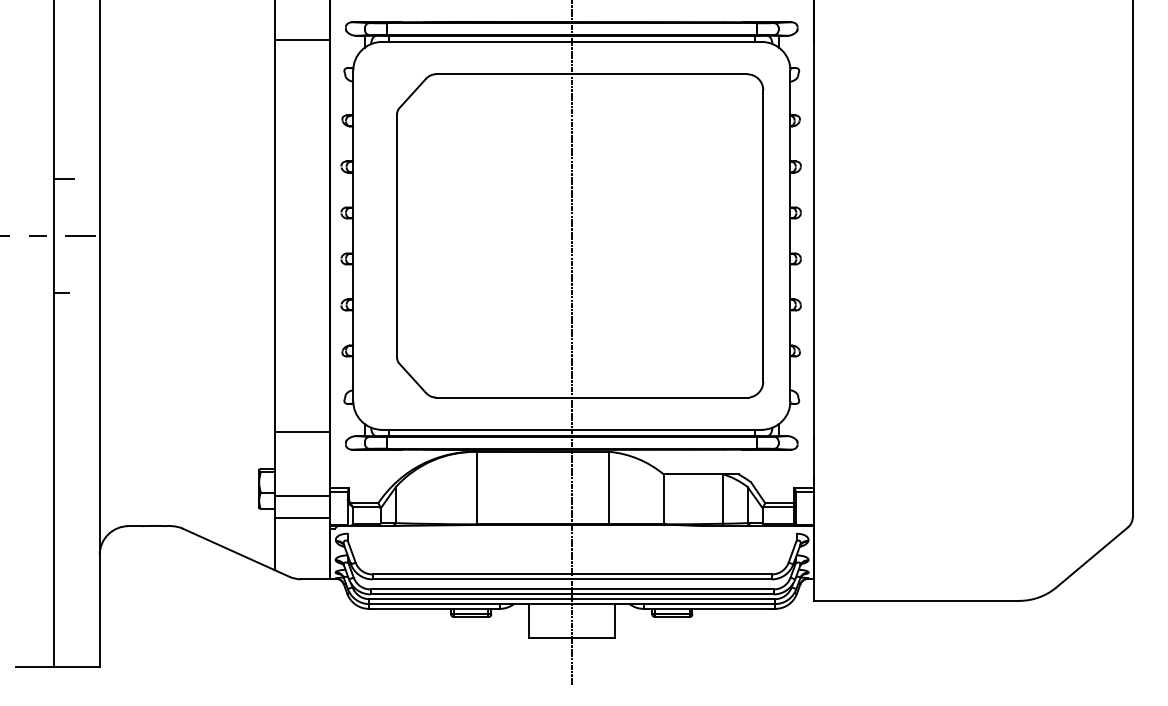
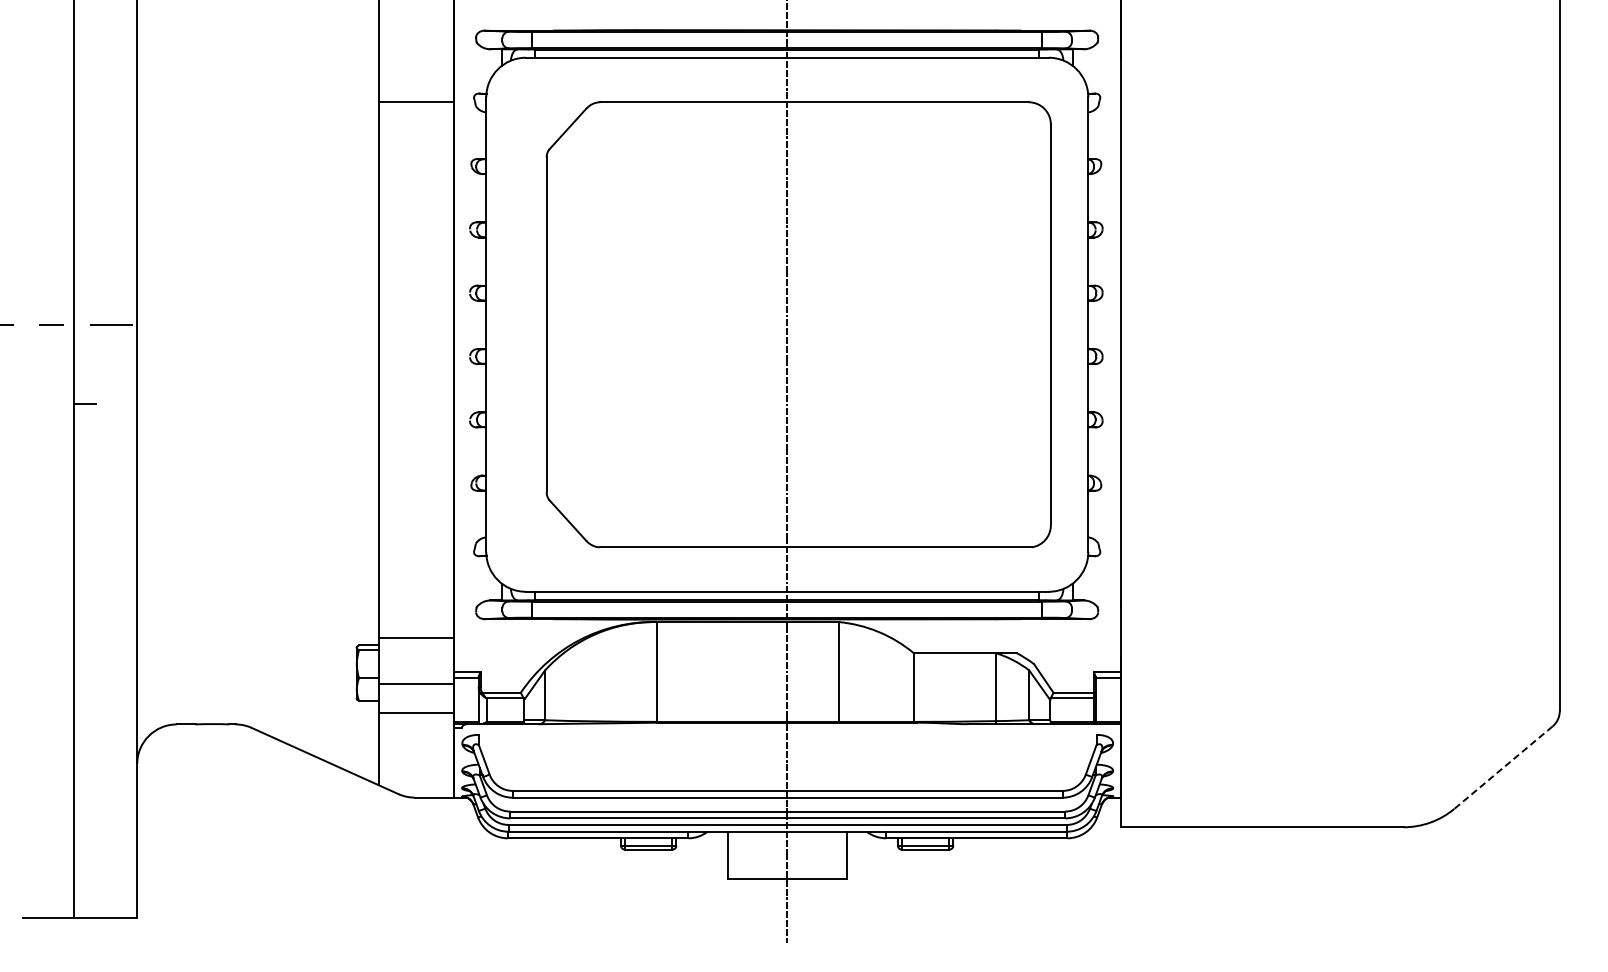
line: (301, 39) -> (415, 102), moved
line: (63, 178) -> (87, 245), removed
line: (301, 432) -> (415, 638), moved
line: (1092, 557) -> (1503, 767), solid -> dashed

